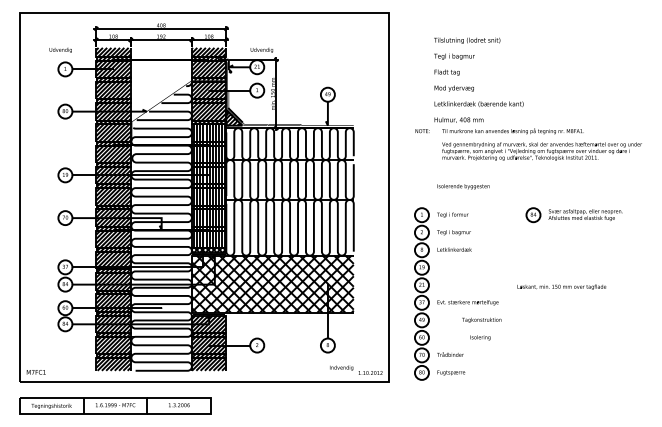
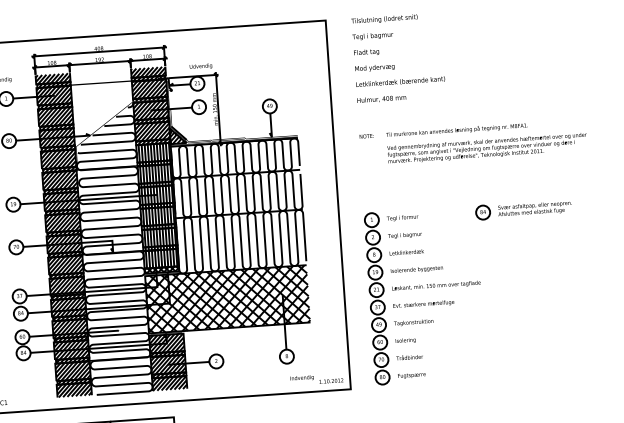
text: (478, 79) -> (398, 57), moved
text: (463, 186) -> (416, 269), moved
text: (561, 286) -> (435, 285), moved
text: (481, 319) -> (413, 321), moved
text: (480, 337) -> (405, 340), moved

